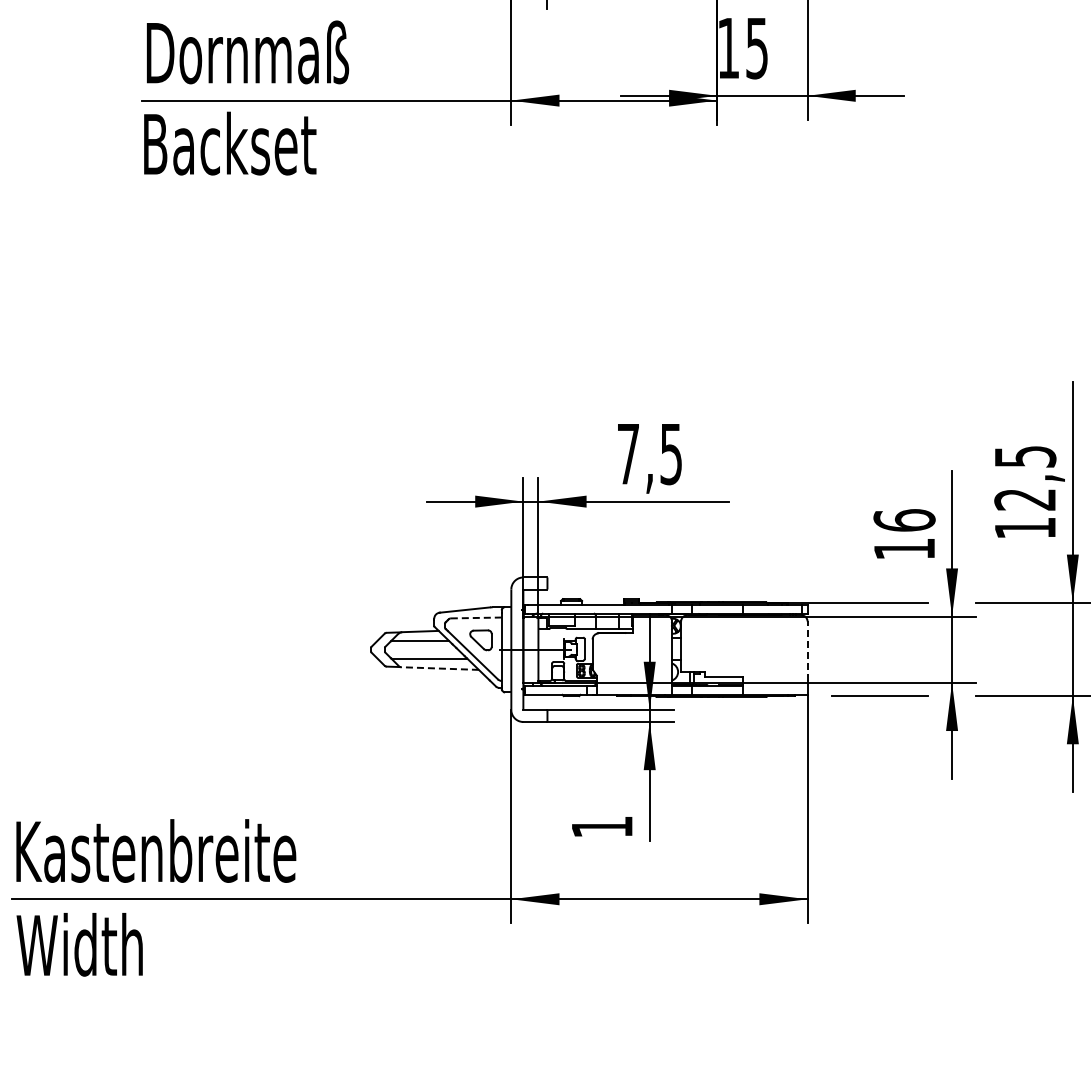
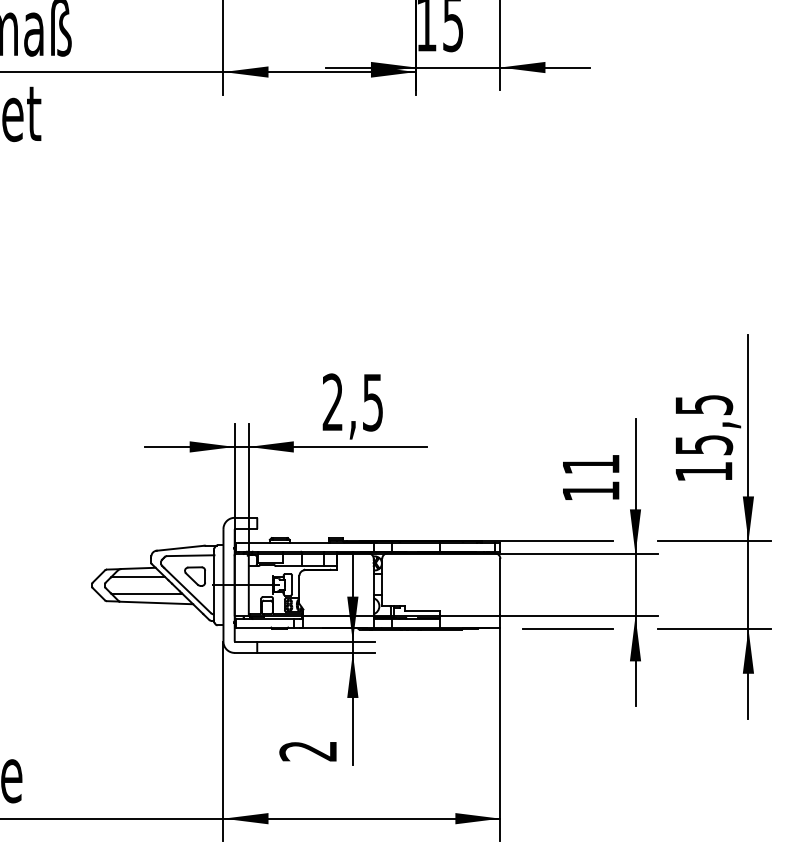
text: (627, 453) -> (332, 401), 7,5 -> 2,5
text: (1025, 499) -> (704, 444), 12,5 -> 15,5
text: (904, 520) -> (591, 464), 16 -> 11
line: (476, 617) -> (190, 555), dashed -> solid
line: (807, 651) -> (500, 587), dashed -> solid
line: (439, 668) -> (156, 602), dashed -> solid
text: (601, 827) -> (307, 751), 1 -> 2

